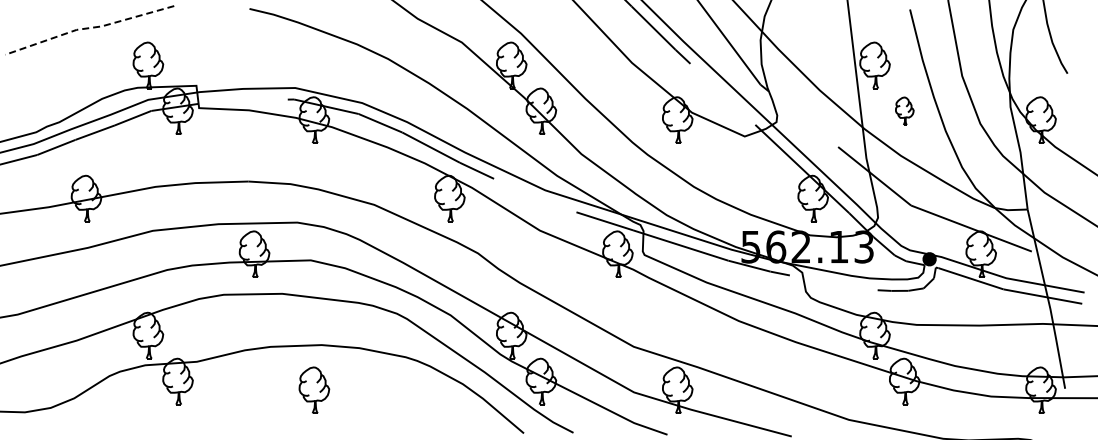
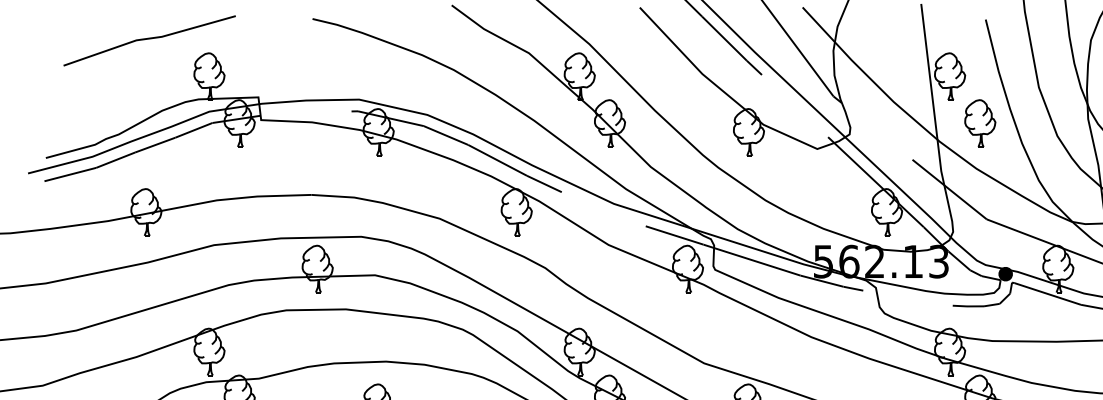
line: (89, 28) -> (149, 38), dashed -> solid
part: (904, 110) -> (980, 122), size x1.67

